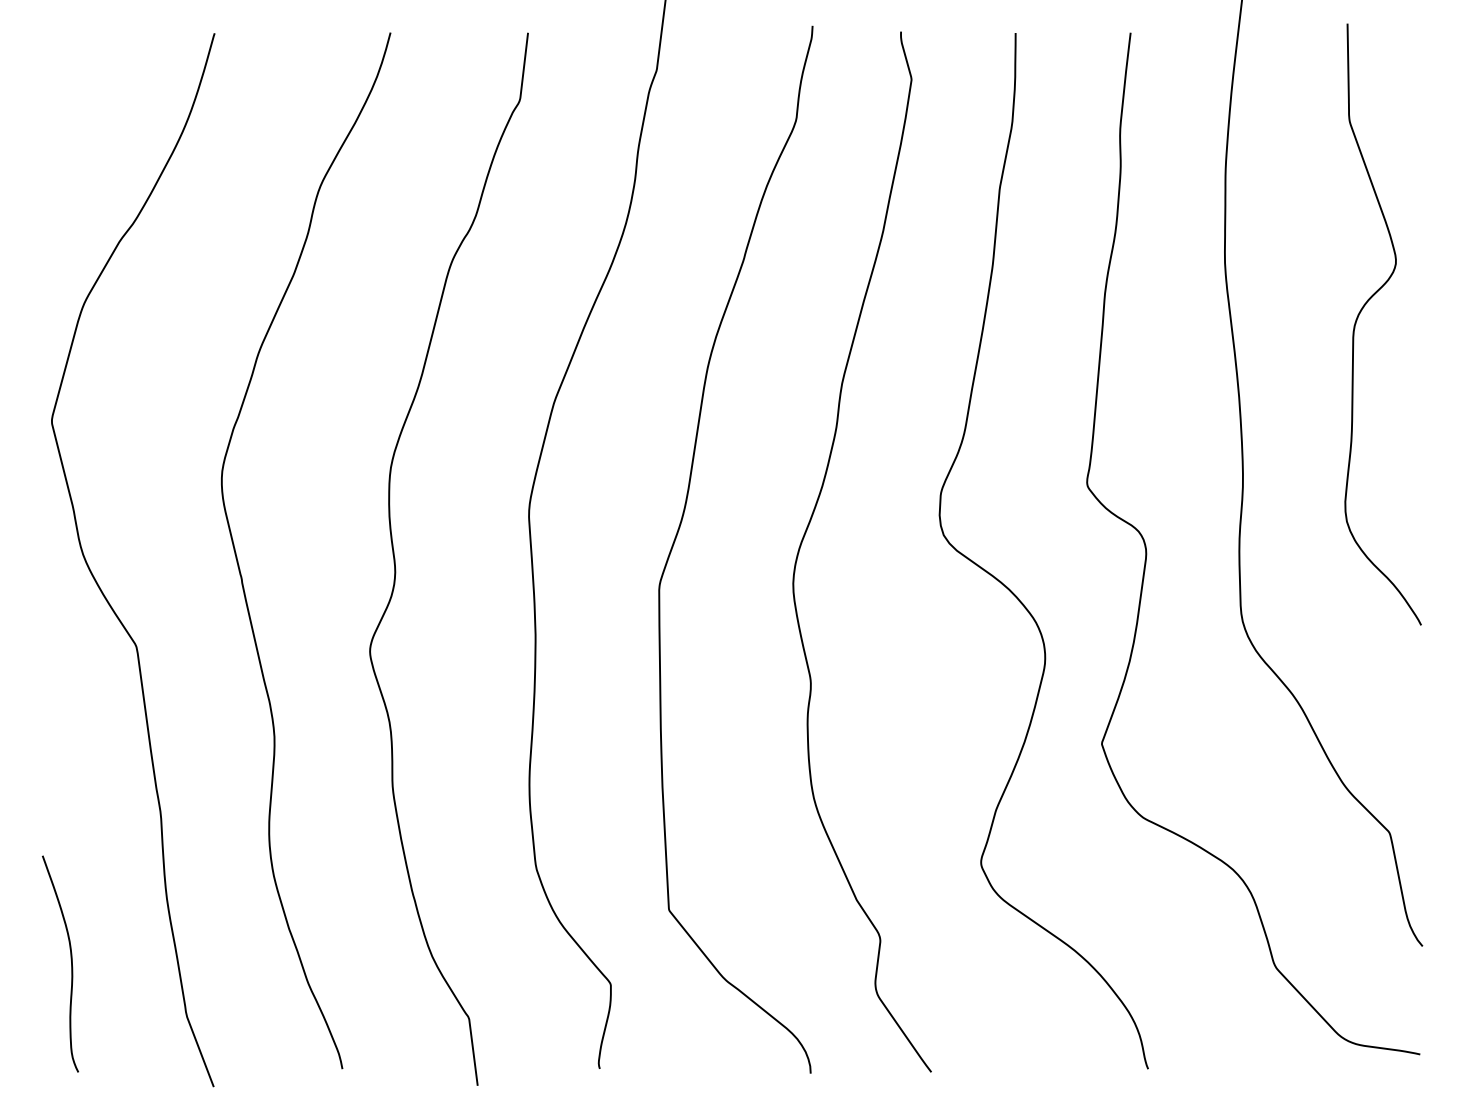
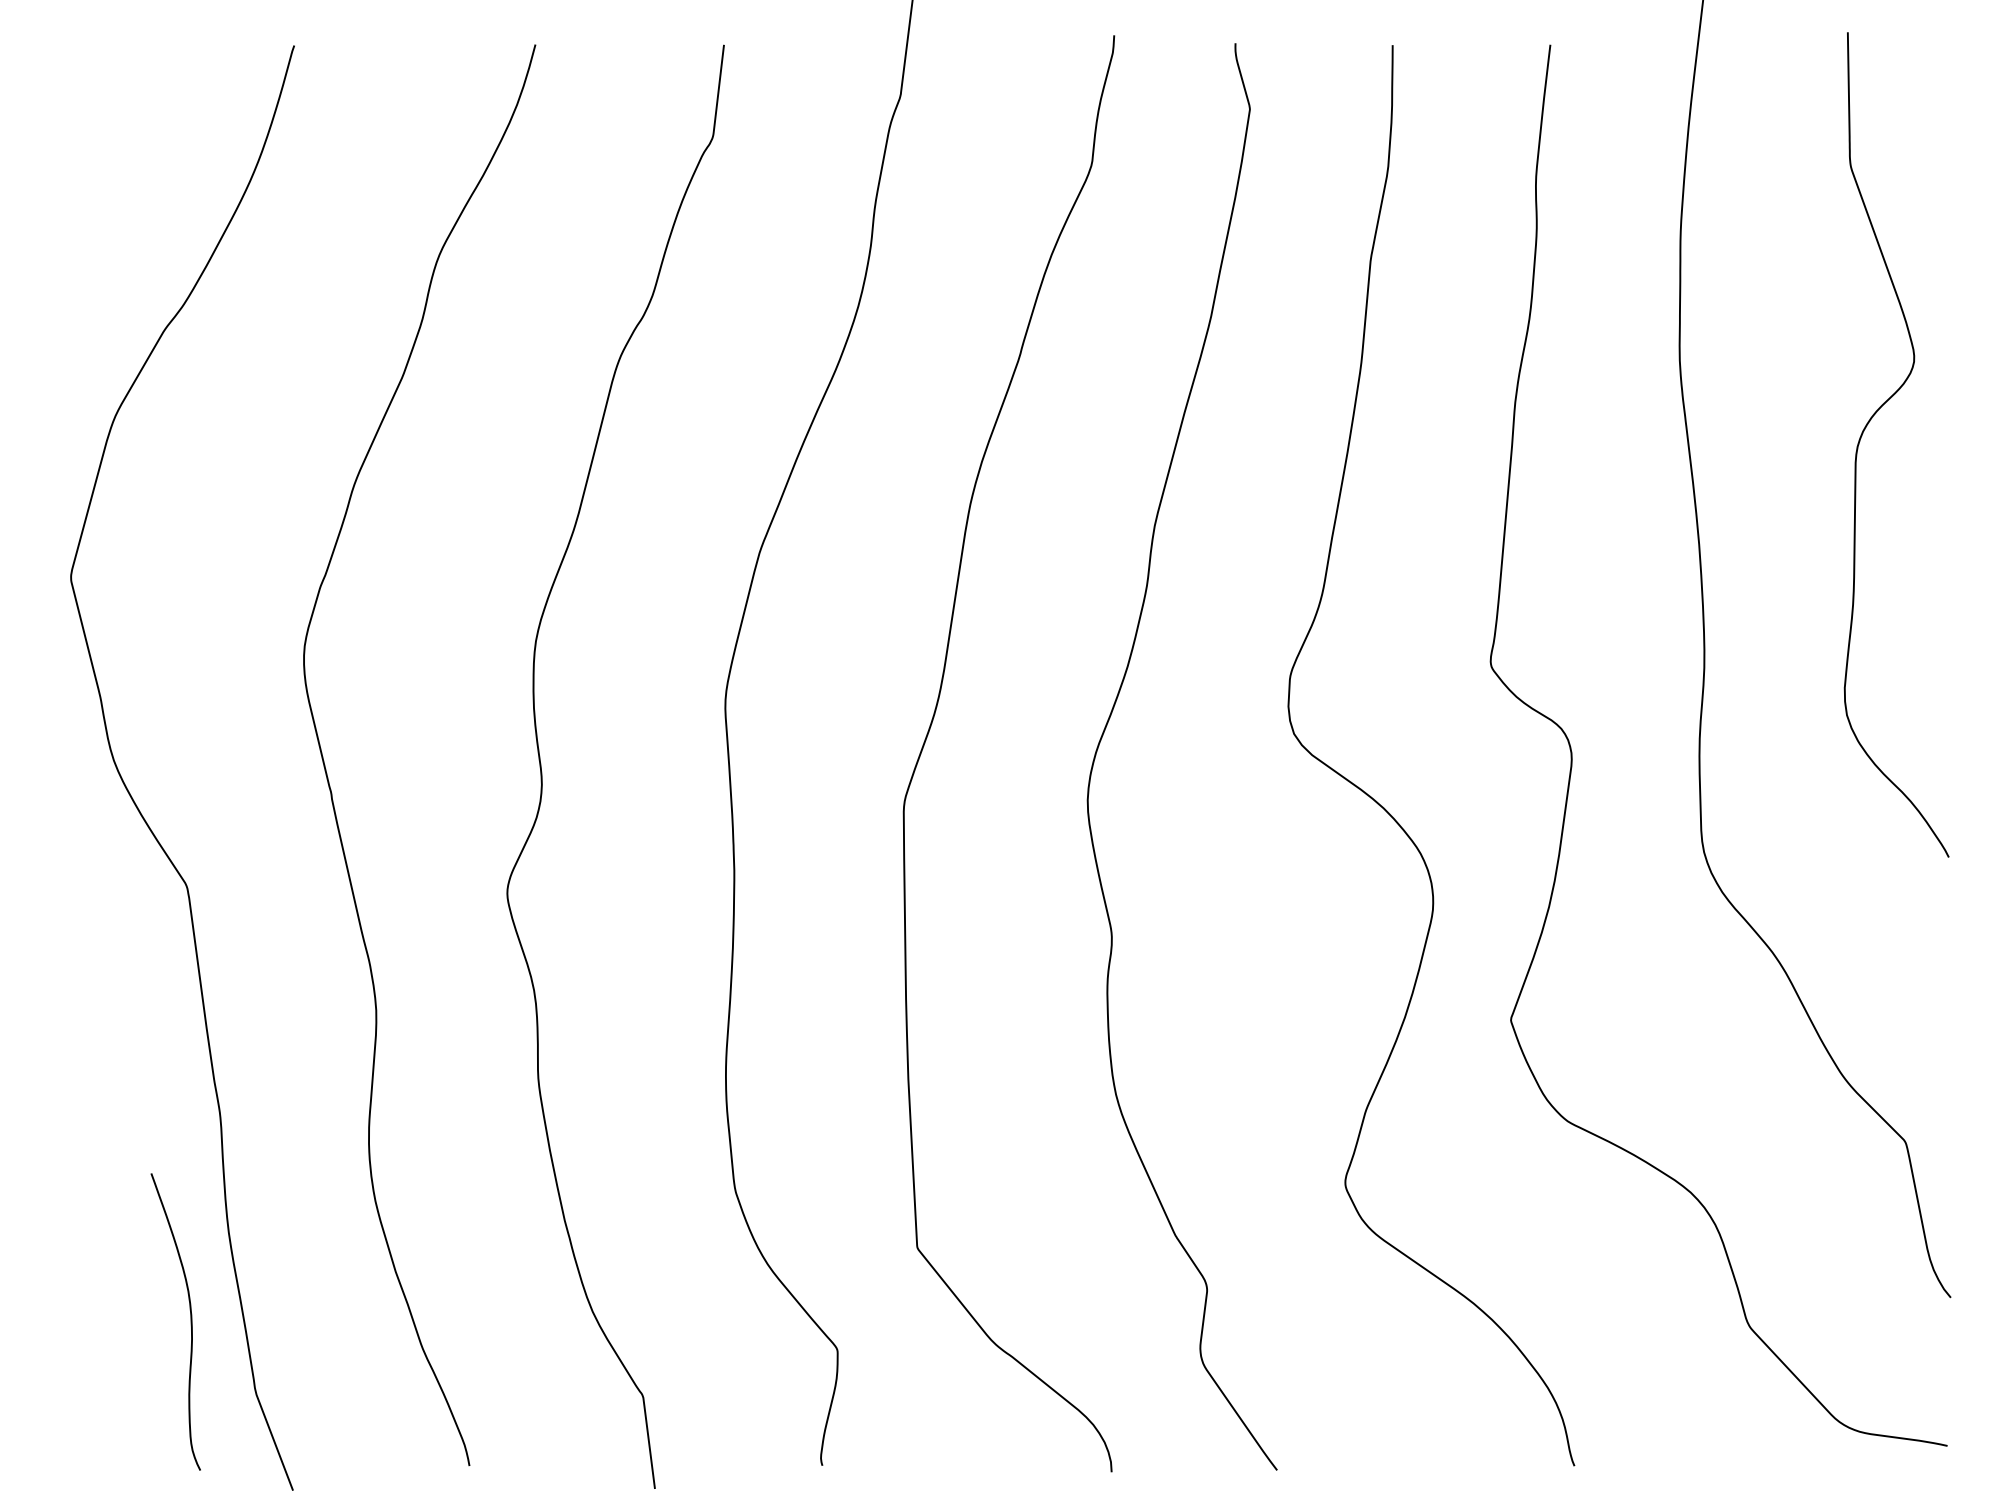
curve: (71, 963) -> (190, 1321), moved

